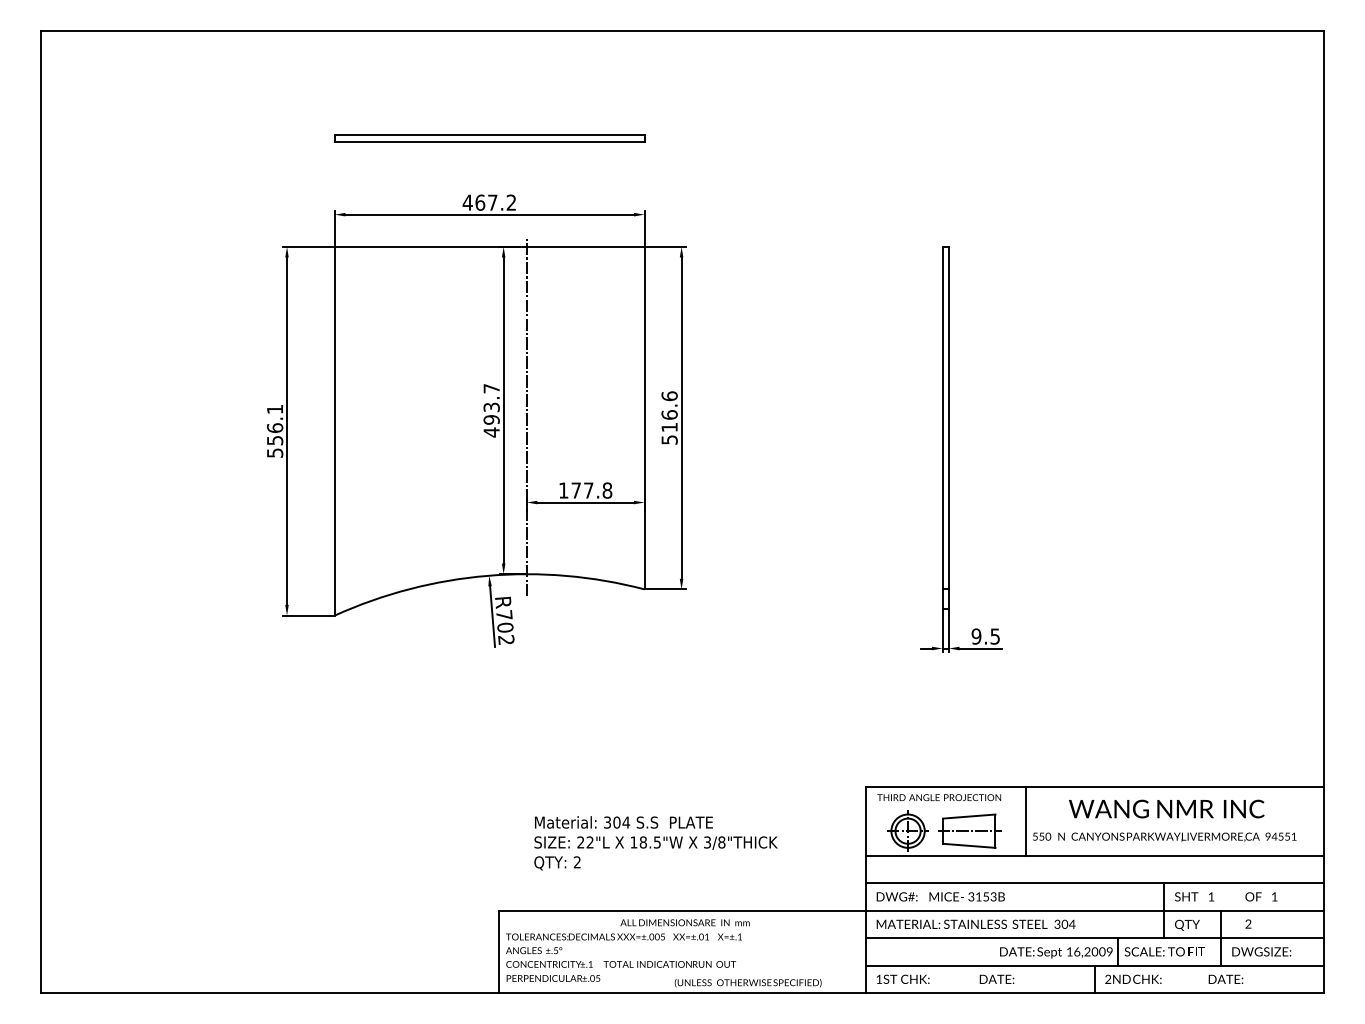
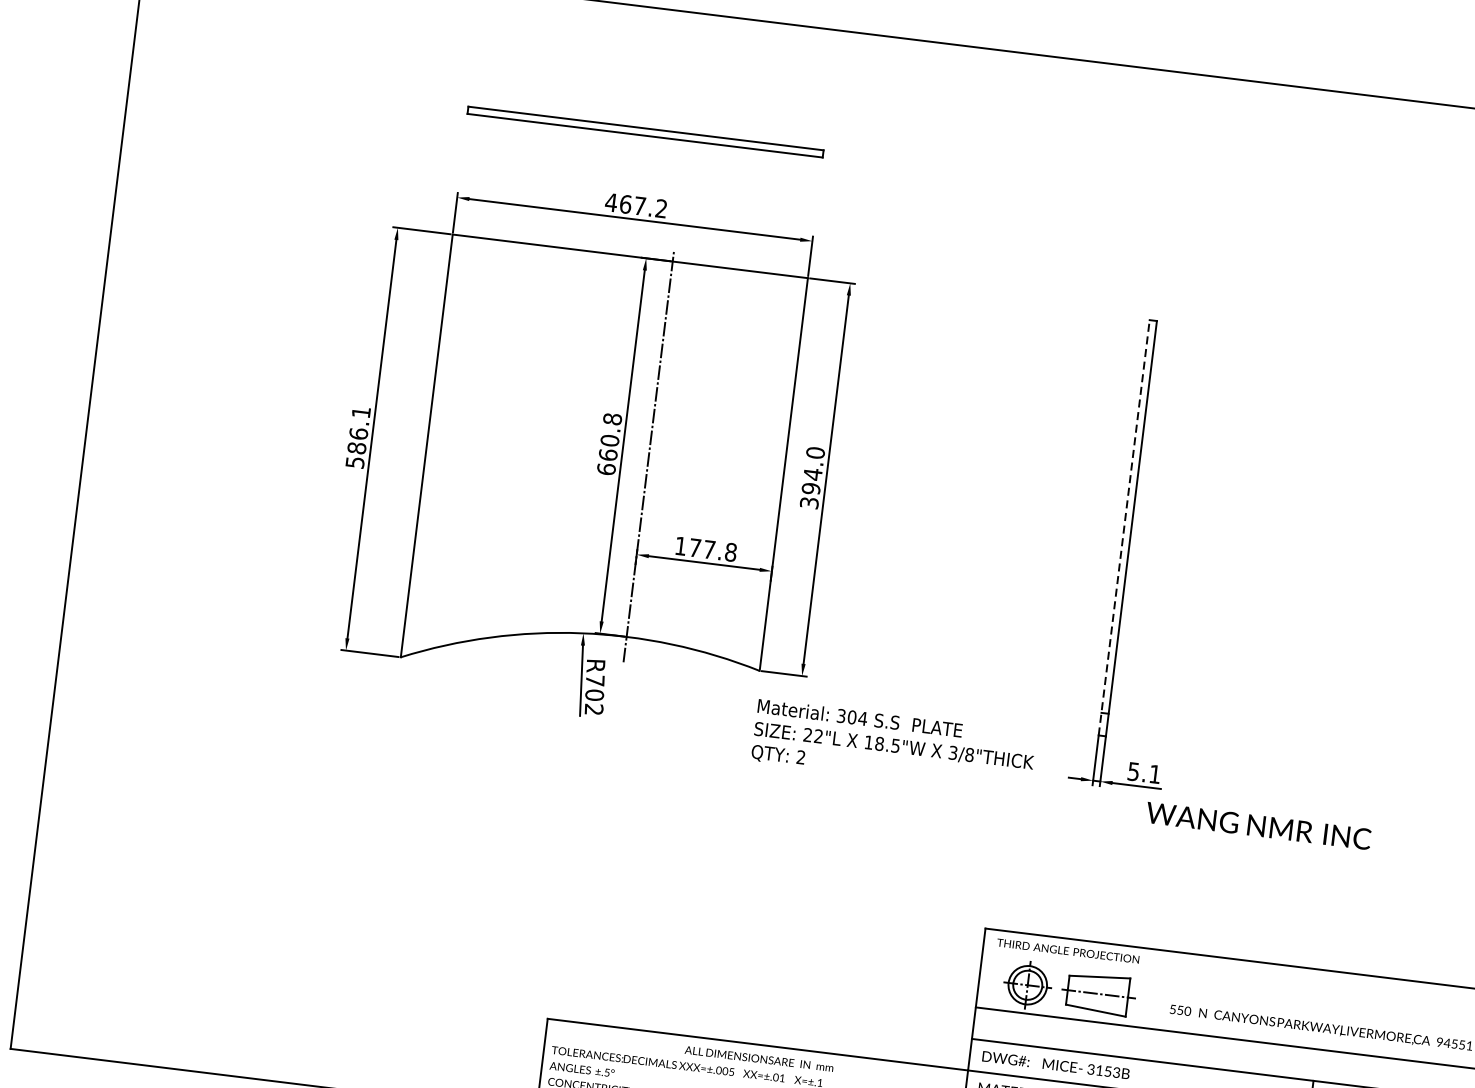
text: (491, 410) -> (609, 444), 493.7 -> 660.8
text: (669, 417) -> (812, 477), 516.6 -> 394.0
line: (942, 427) -> (1124, 527), solid -> dashed
text: (274, 440) -> (356, 448), 556.1 -> 586.1
text: (985, 636) -> (1143, 772), 9.5 -> 5.1
text: (1166, 808) -> (1258, 825), moved
line: (1026, 820) -> (1165, 989), removed
text: (655, 843) -> (893, 746), moved

